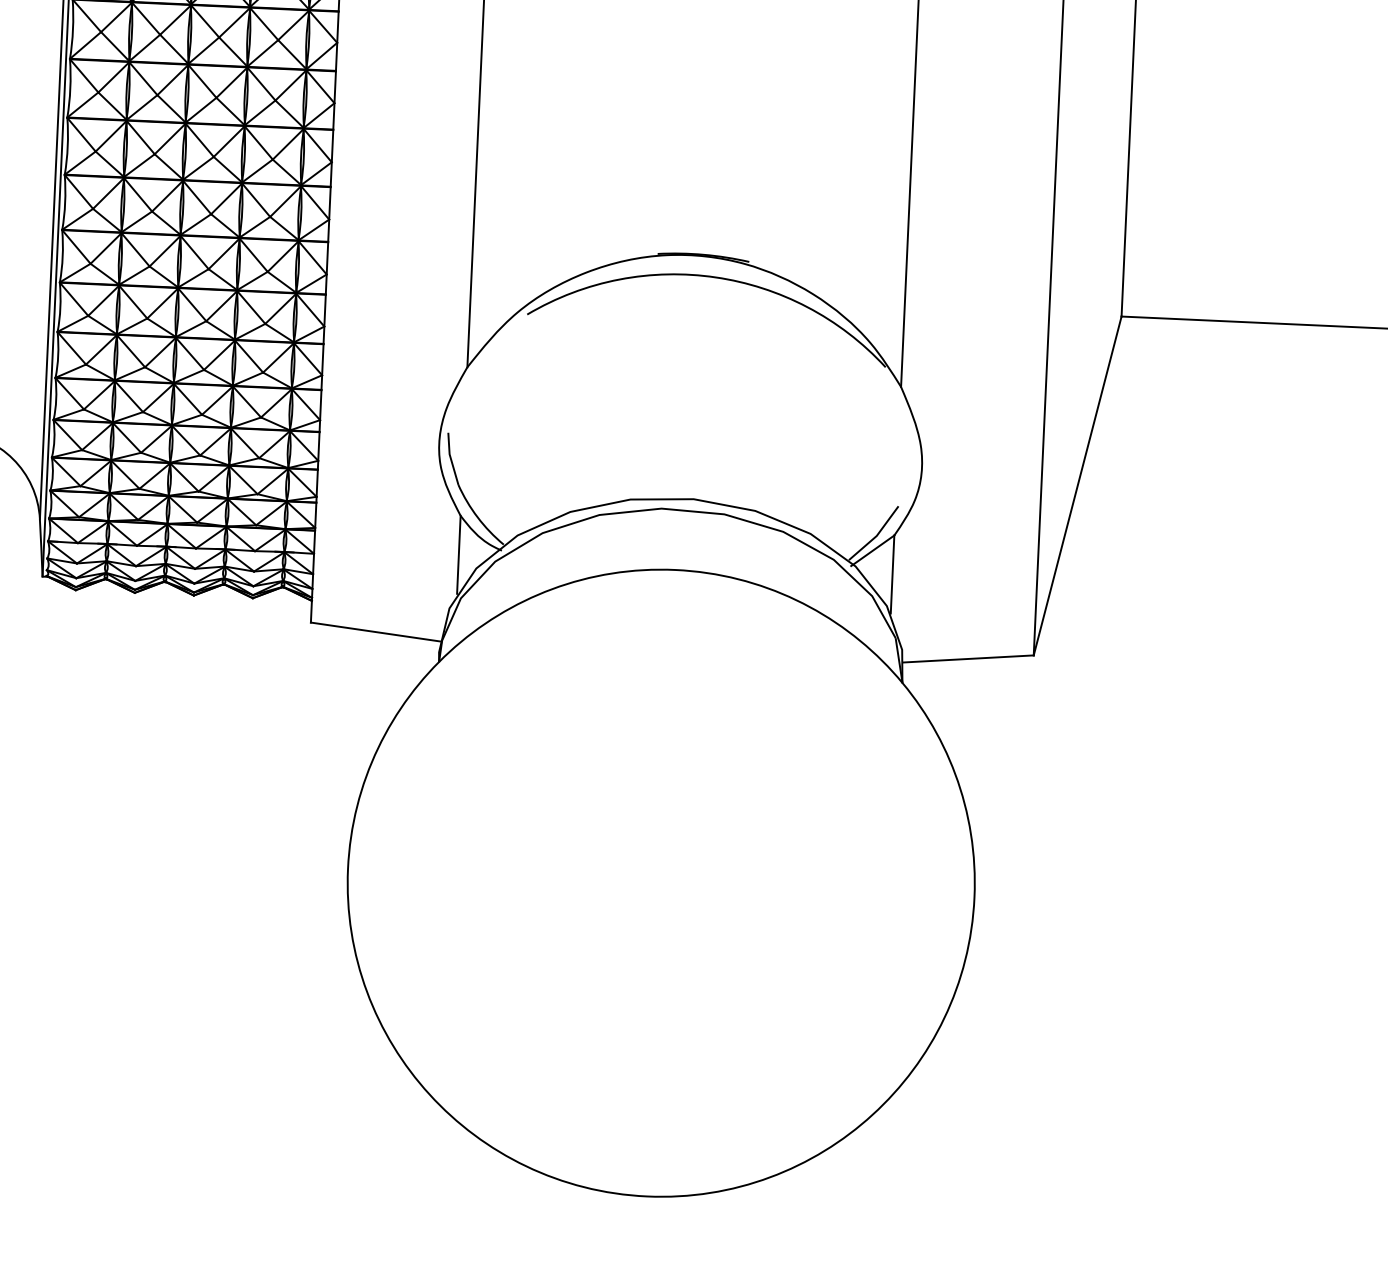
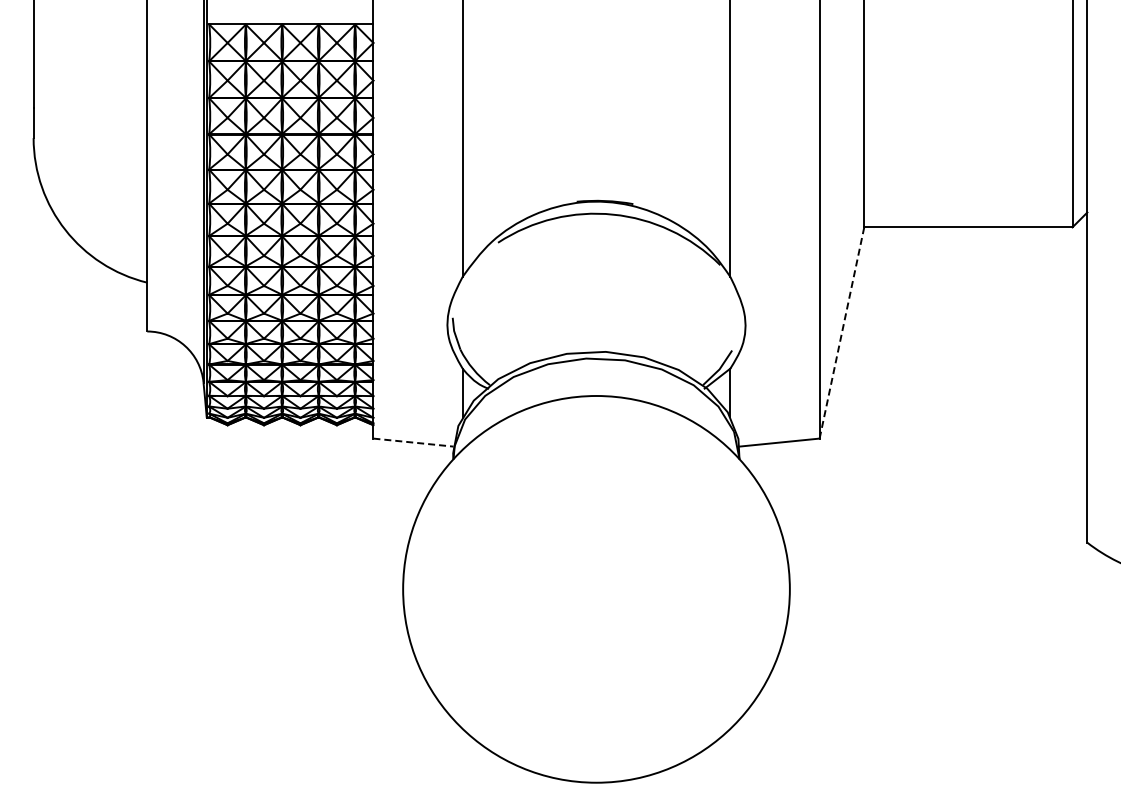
line: (1076, 485) -> (841, 332), solid -> dashed
line: (375, 631) -> (413, 442), solid -> dashed

